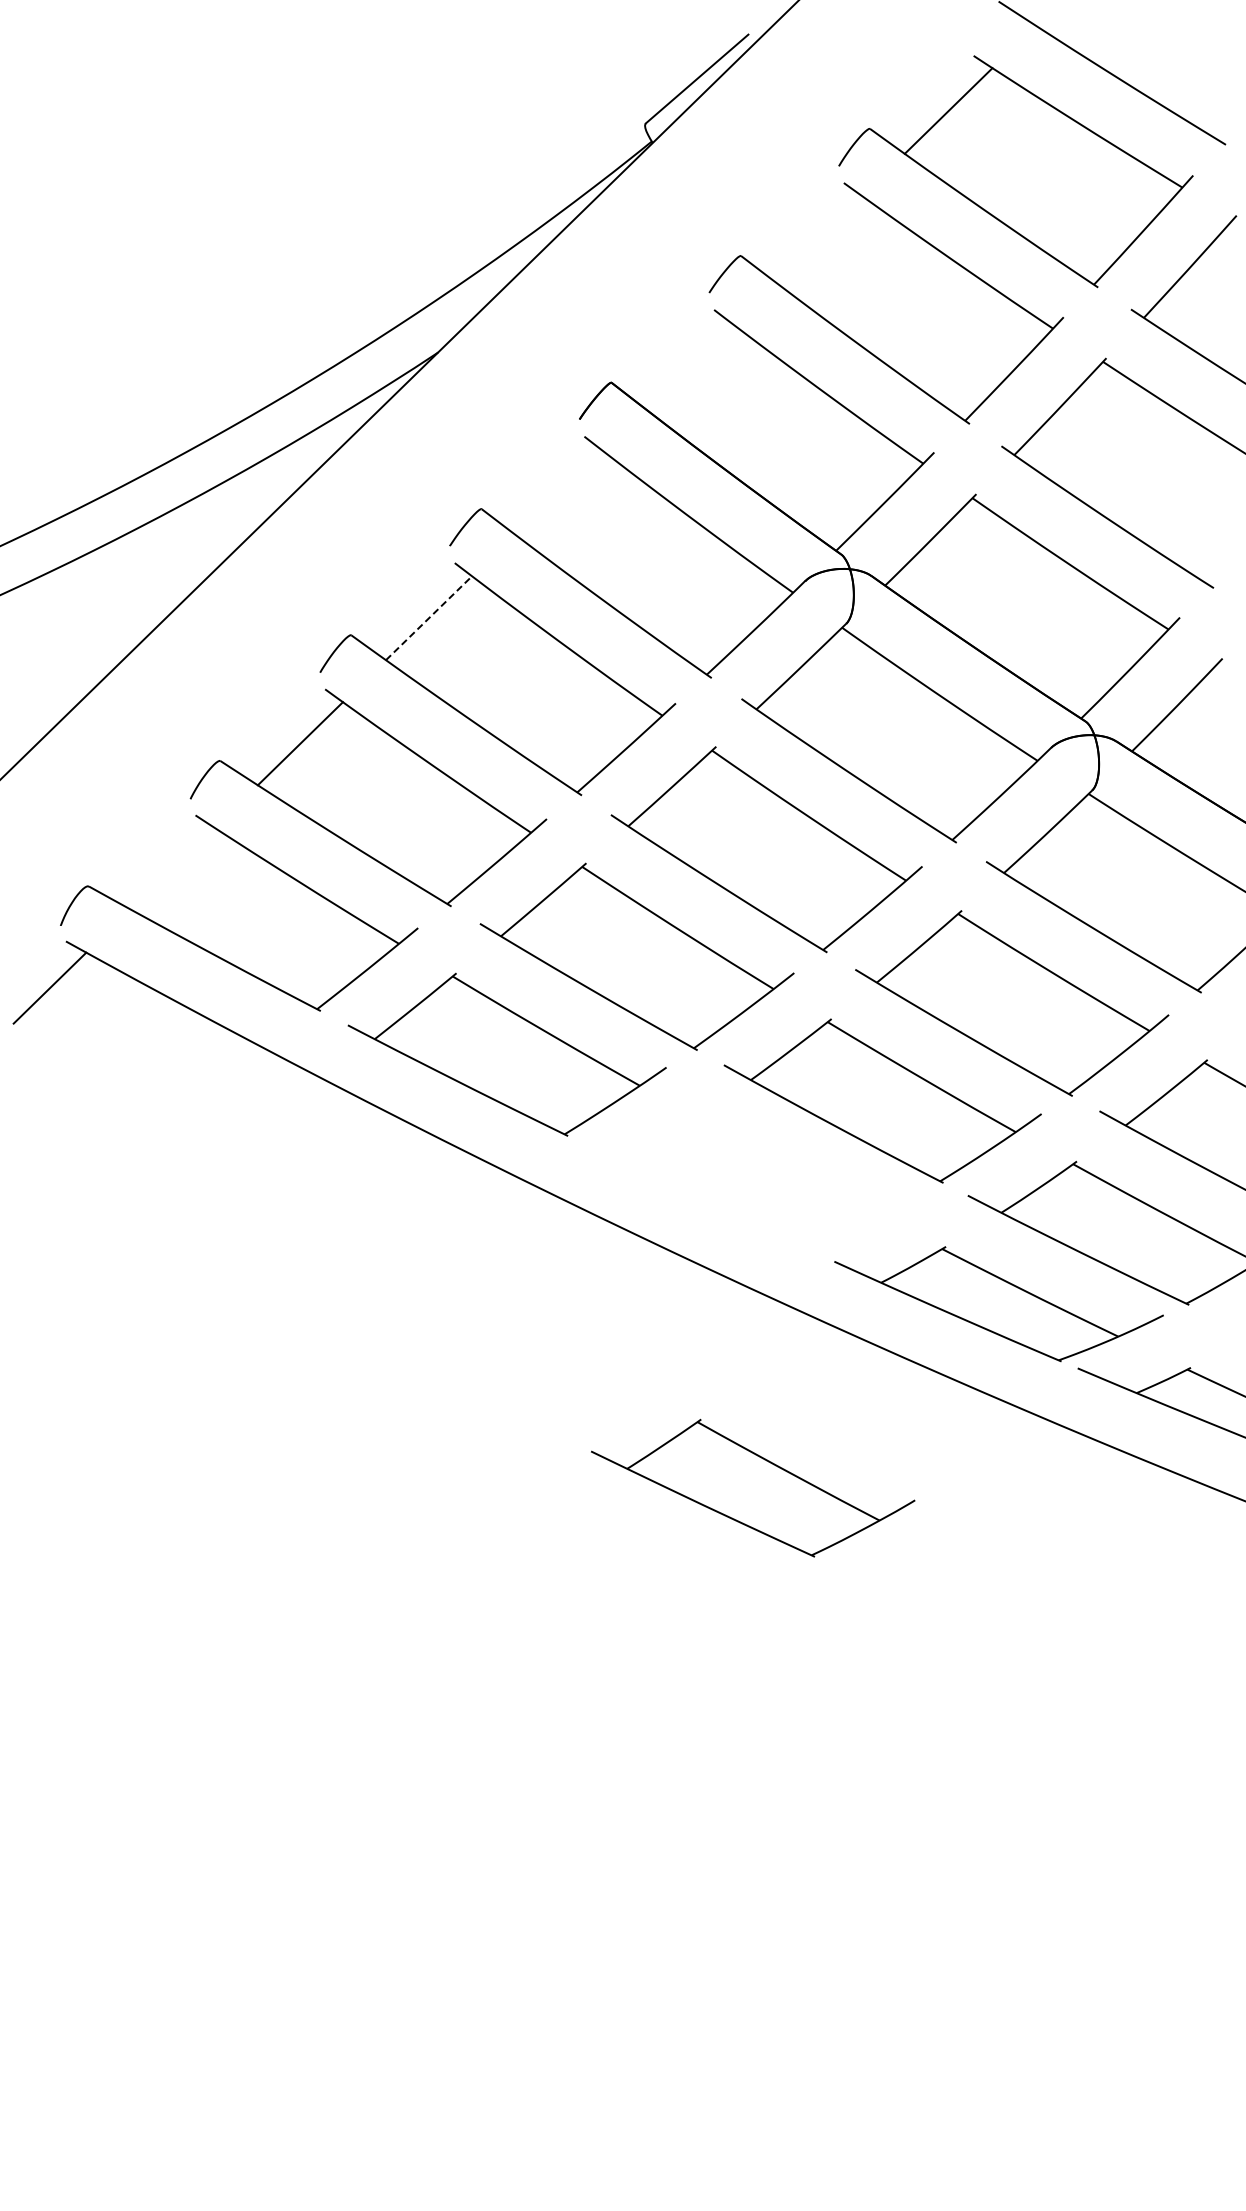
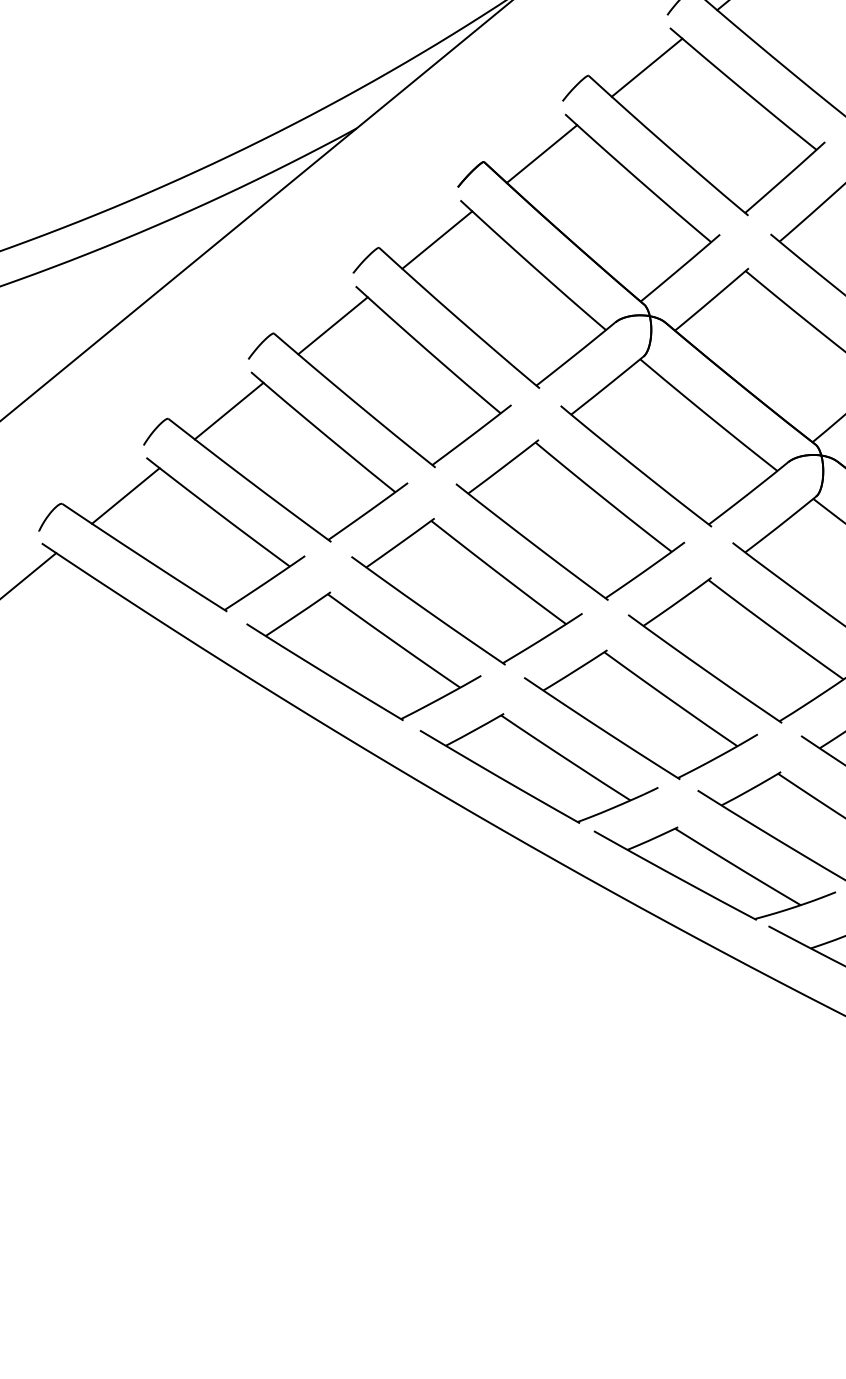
line: (817, 238) -> (646, 67), added
line: (687, 365) -> (541, 153), added
line: (557, 491) -> (436, 239), added
line: (429, 617) -> (333, 325), dashed -> solid
line: (172, 868) -> (125, 495), added
part: (753, 1487) -> (538, 767), moved

